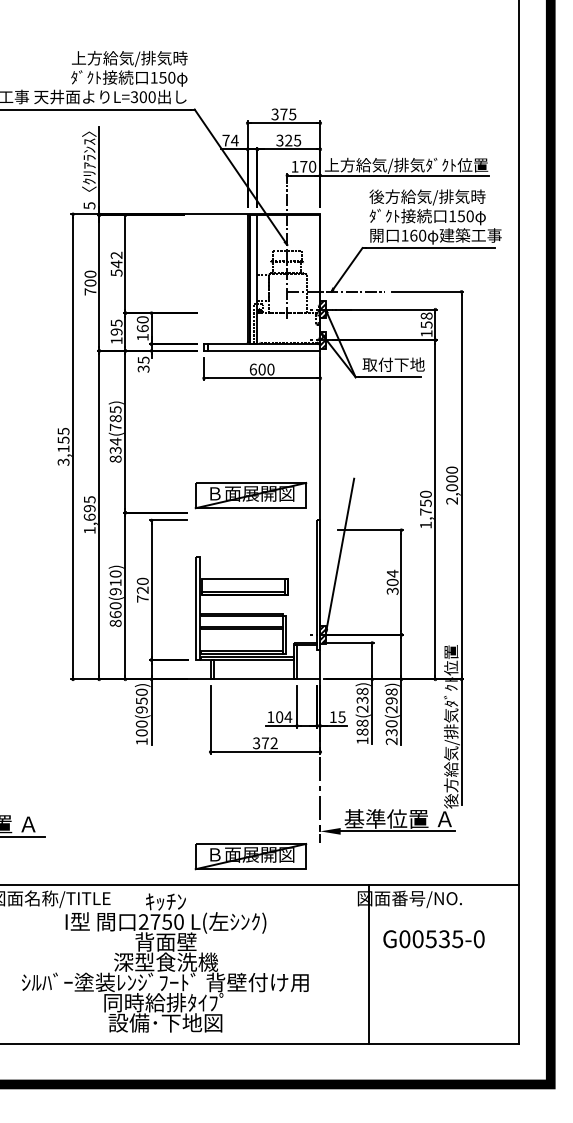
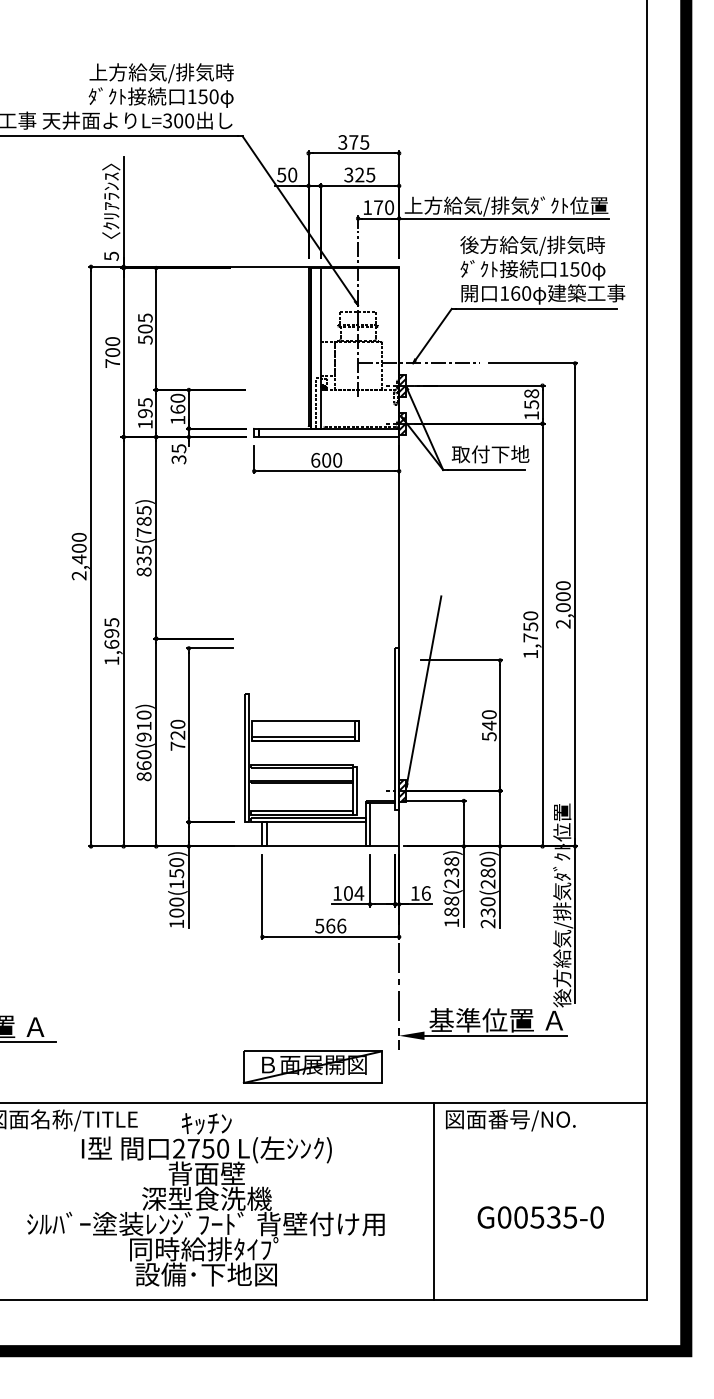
text: (230, 140) -> (287, 174), 74 -> 50
text: (116, 259) -> (145, 323), 542 -> 505
text: (115, 441) -> (143, 549), 834(785) -> 835(785)
text: (63, 446) -> (79, 556), 3,155 -> 2,400
part: (250, 495) -> (312, 617), removed
text: (392, 581) -> (489, 724), 304 -> 540
text: (391, 696) -> (487, 867), 230(298) -> 230(280)
text: (141, 709) -> (176, 883), 100(950) -> 100(150)
text: (341, 717) -> (425, 893), 15 -> 16
text: (265, 743) -> (330, 926), 372 -> 566
text: (433, 939) -> (540, 1217), moved
line: (368, 964) -> (434, 1201), moved

